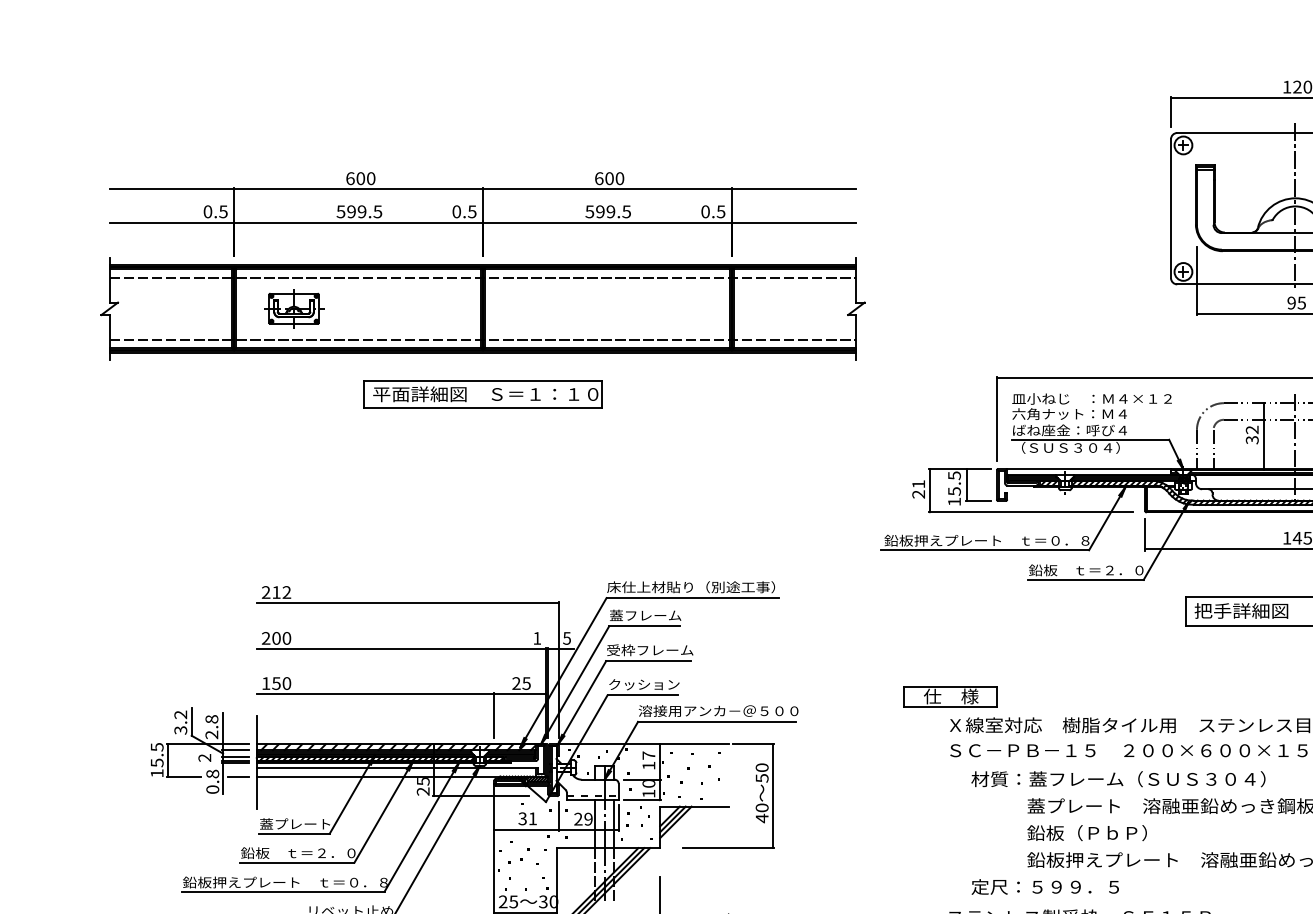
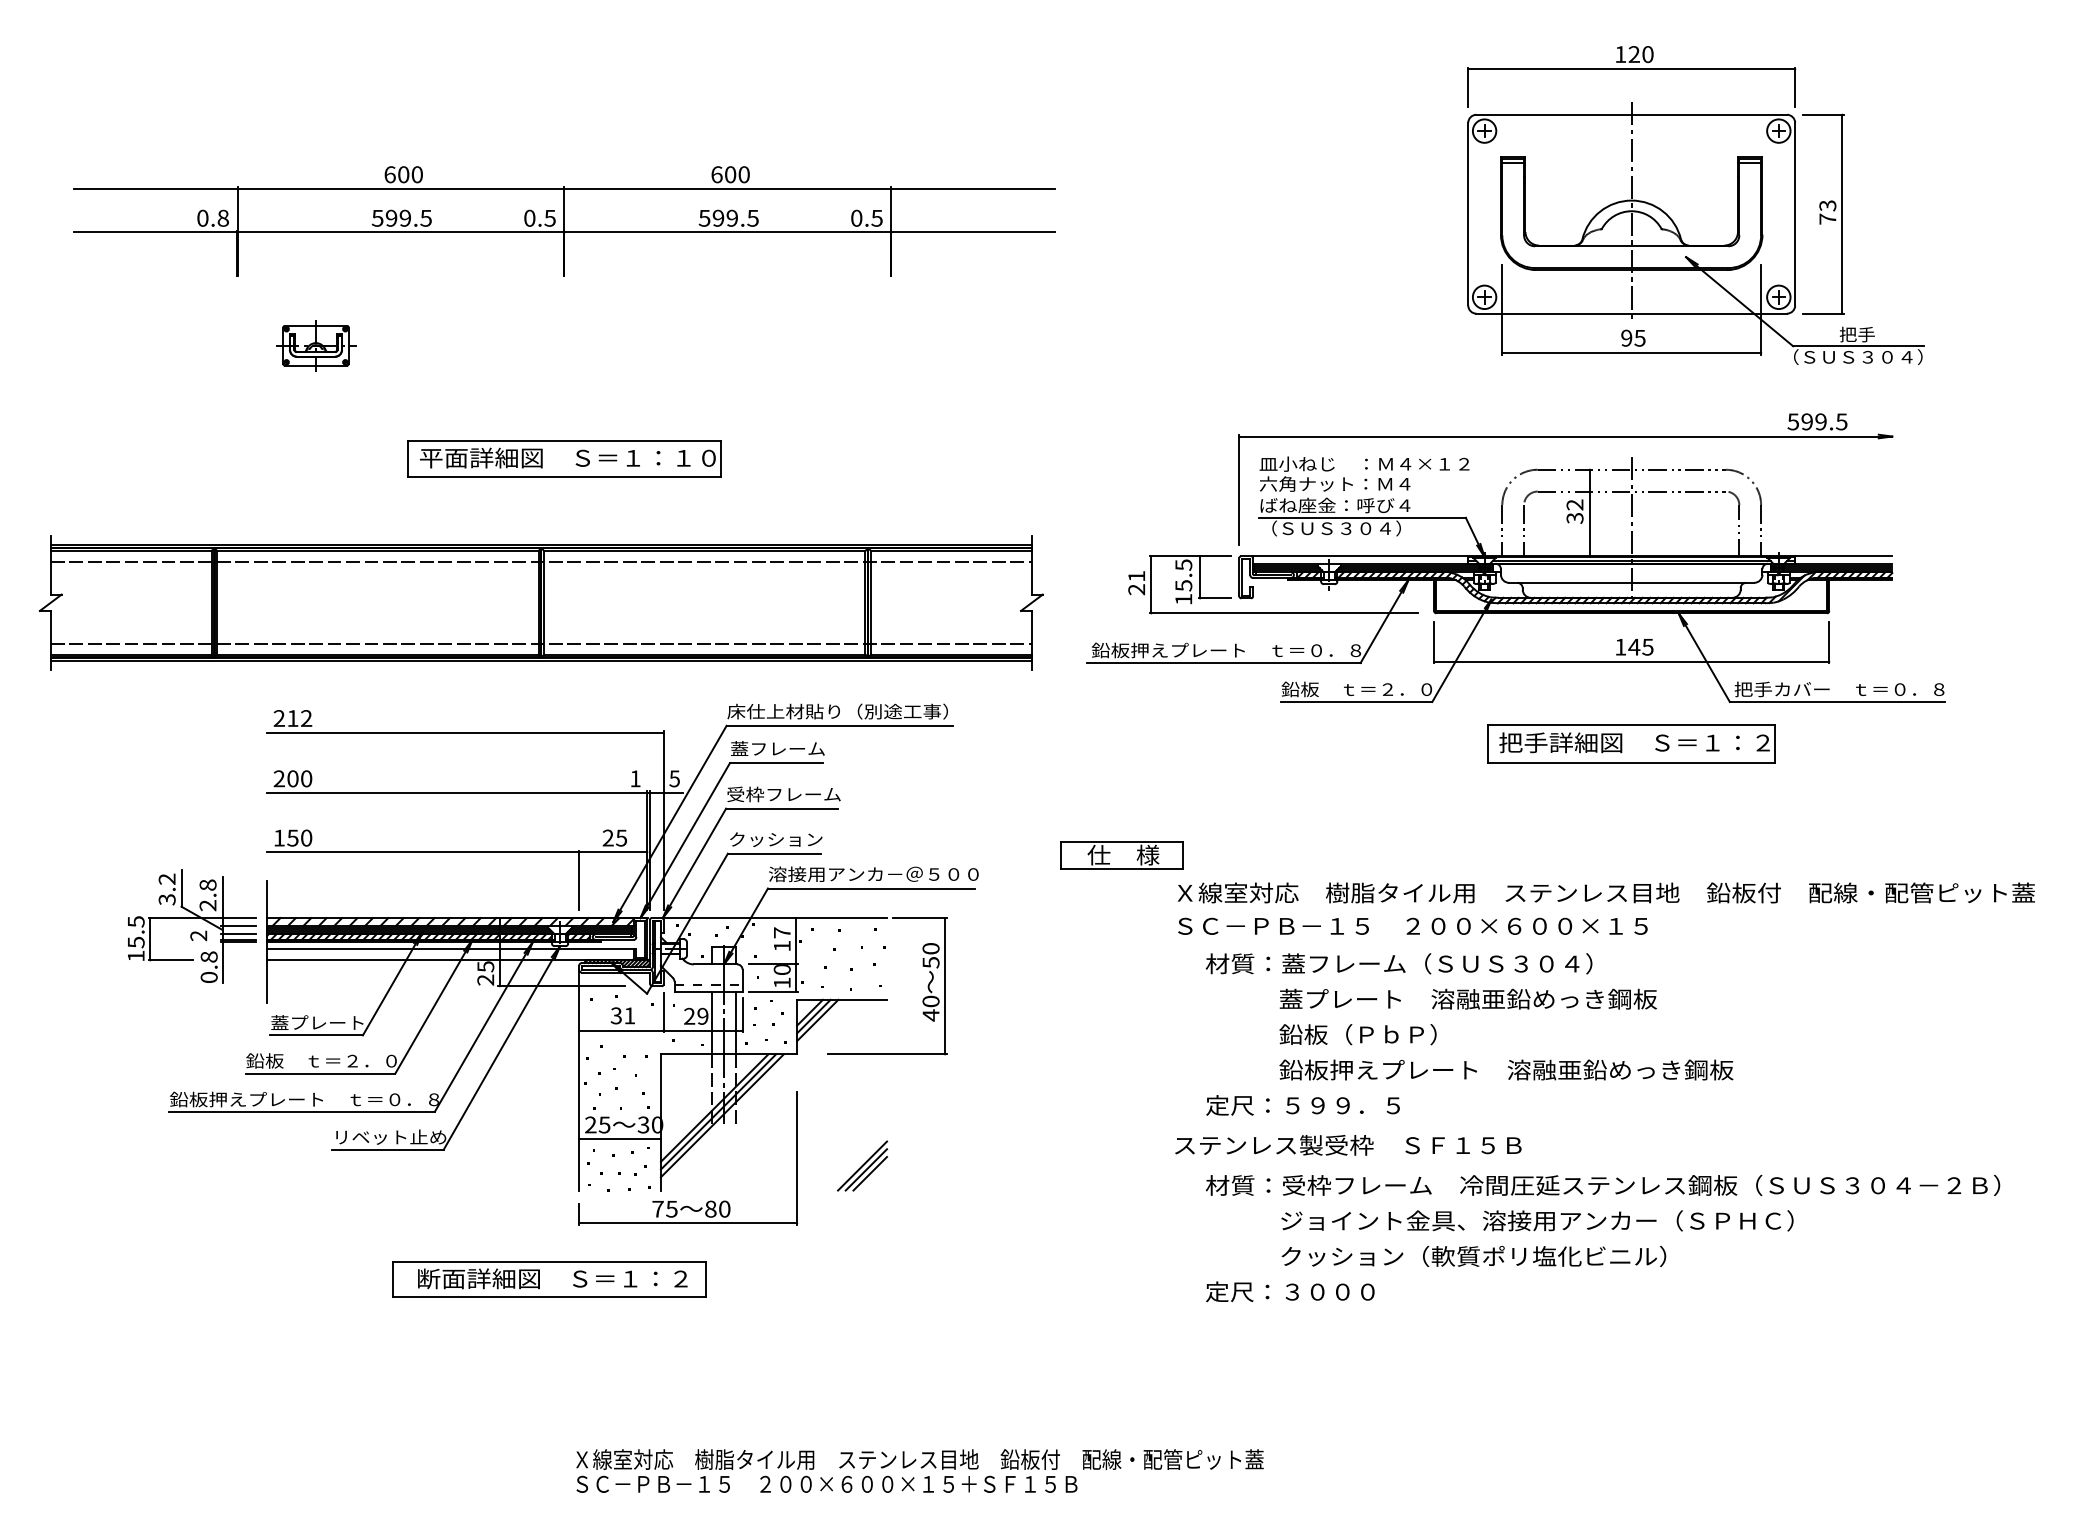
text: (222, 211) -> (222, 217), 0.5 -> 0.8
part: (482, 308) -> (540, 602), moved
part: (949, 696) -> (1121, 855), moved
line: (238, 776) -> (242, 960), removed

